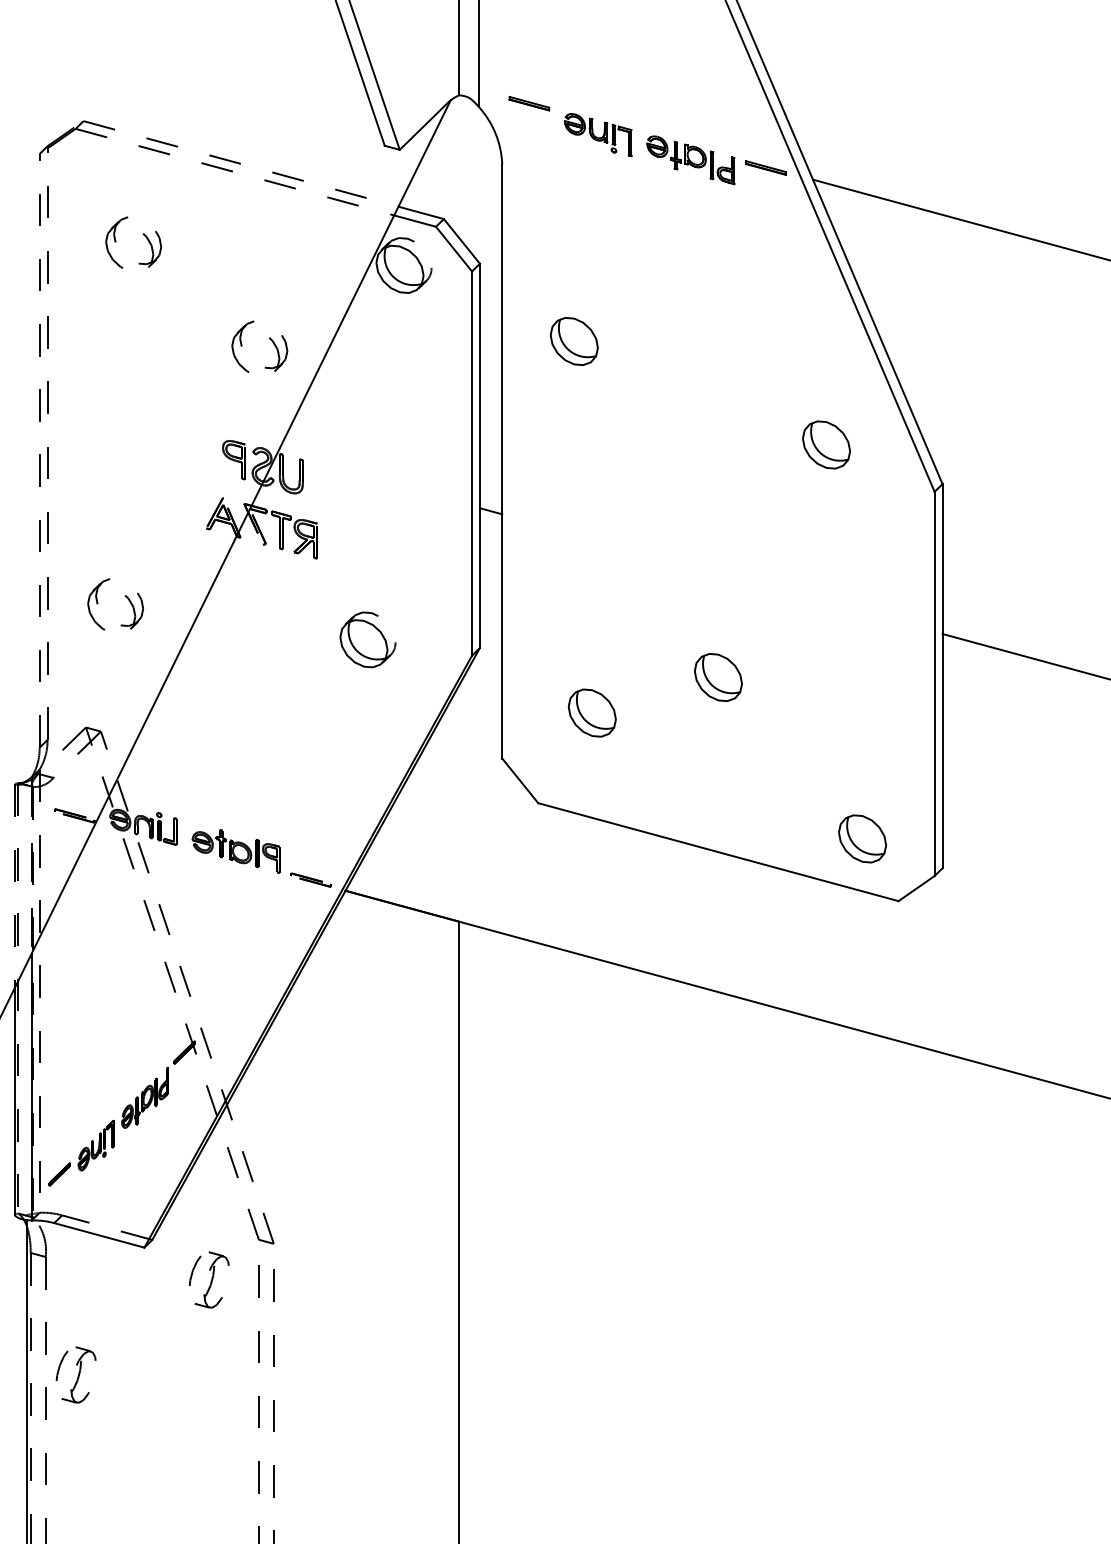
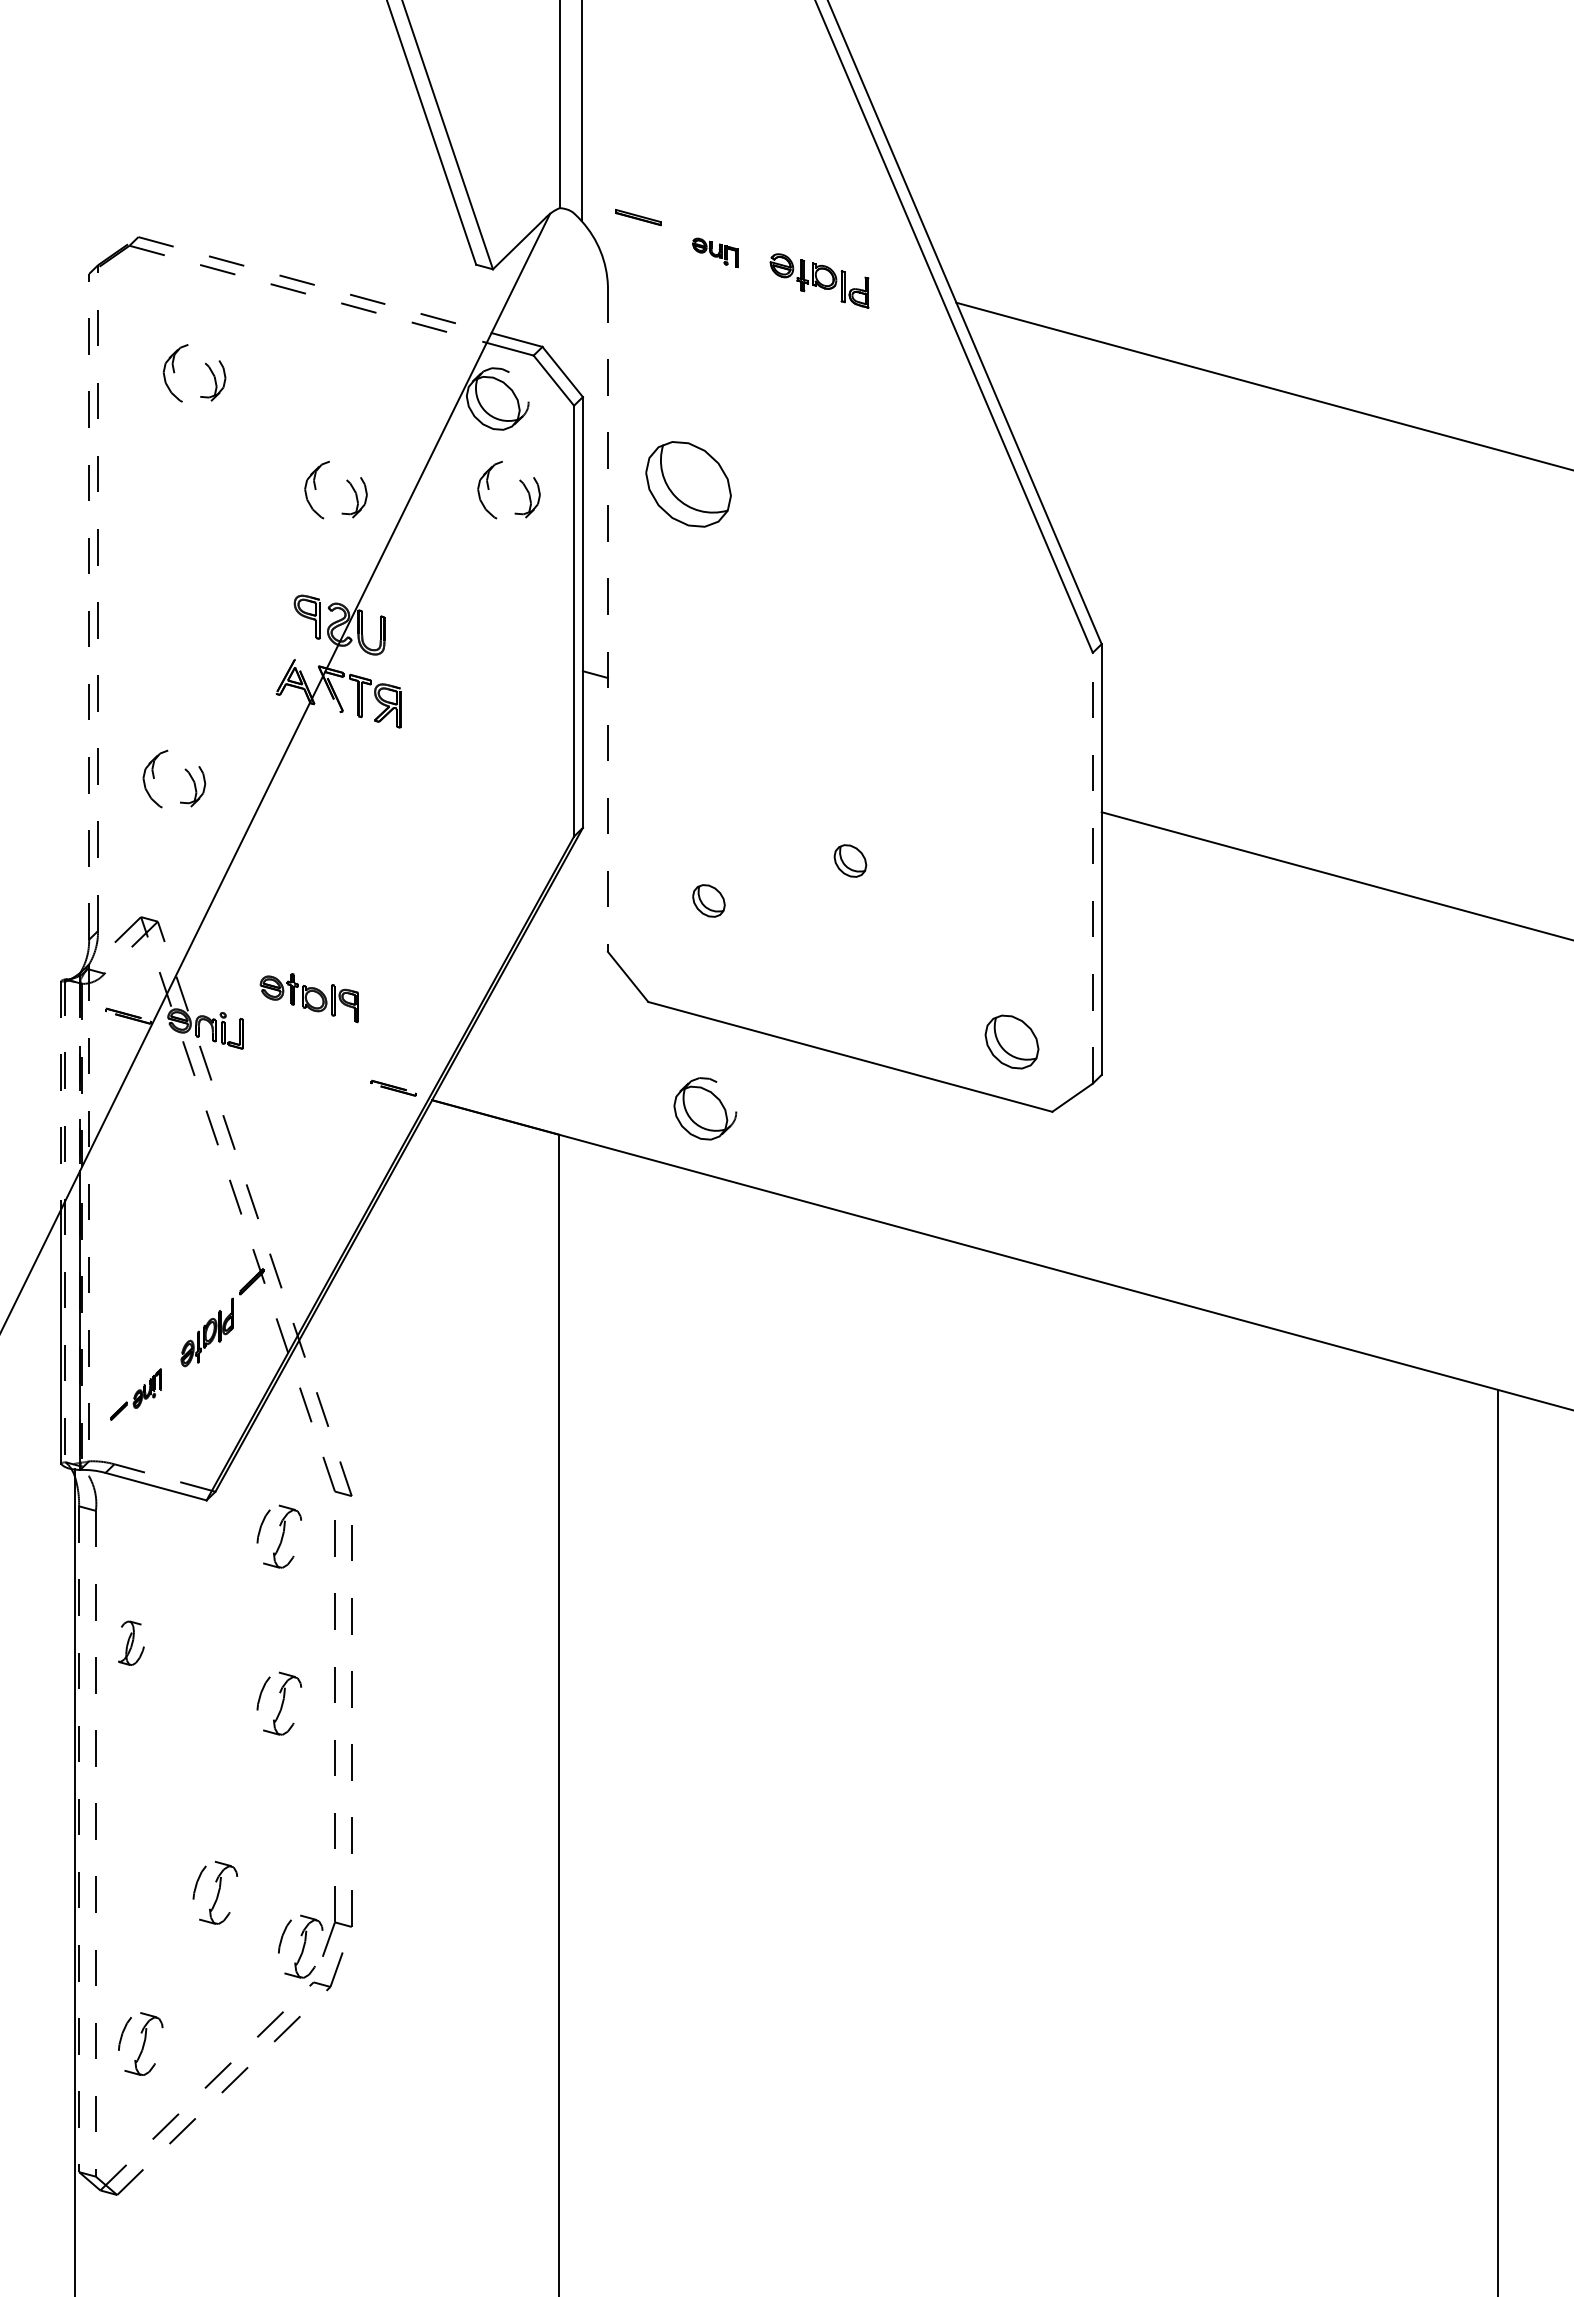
part: (598, 134) -> (715, 252), size x0.6
part: (765, 167) -> (903, 289), removed
part: (423, 339) -> (519, 481), added
part: (574, 340) -> (688, 483), size x1.6
part: (826, 444) -> (971, 599), removed
line: (501, 461) -> (607, 618), solid -> dashed
part: (368, 639) -> (705, 1108), moved
part: (718, 677) -> (850, 860), size x0.6
line: (934, 683) -> (1092, 867), solid -> dashed
part: (591, 712) -> (708, 900), size x0.6
part: (235, 851) -> (308, 998), moved
part: (80, 1153) -> (135, 1394), size x0.7
part: (75, 1375) -> (129, 1643), size x0.7
part: (208, 1428) -> (278, 1703), added

